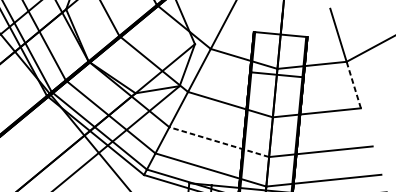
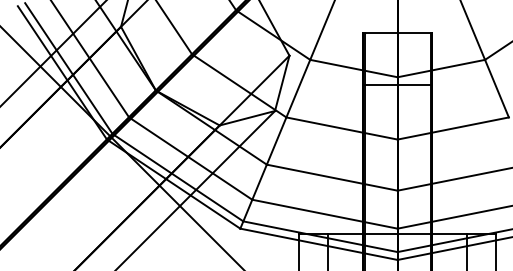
line: (353, 84) -> (496, 88), dashed -> solid
line: (219, 142) -> (332, 177), dashed -> solid

